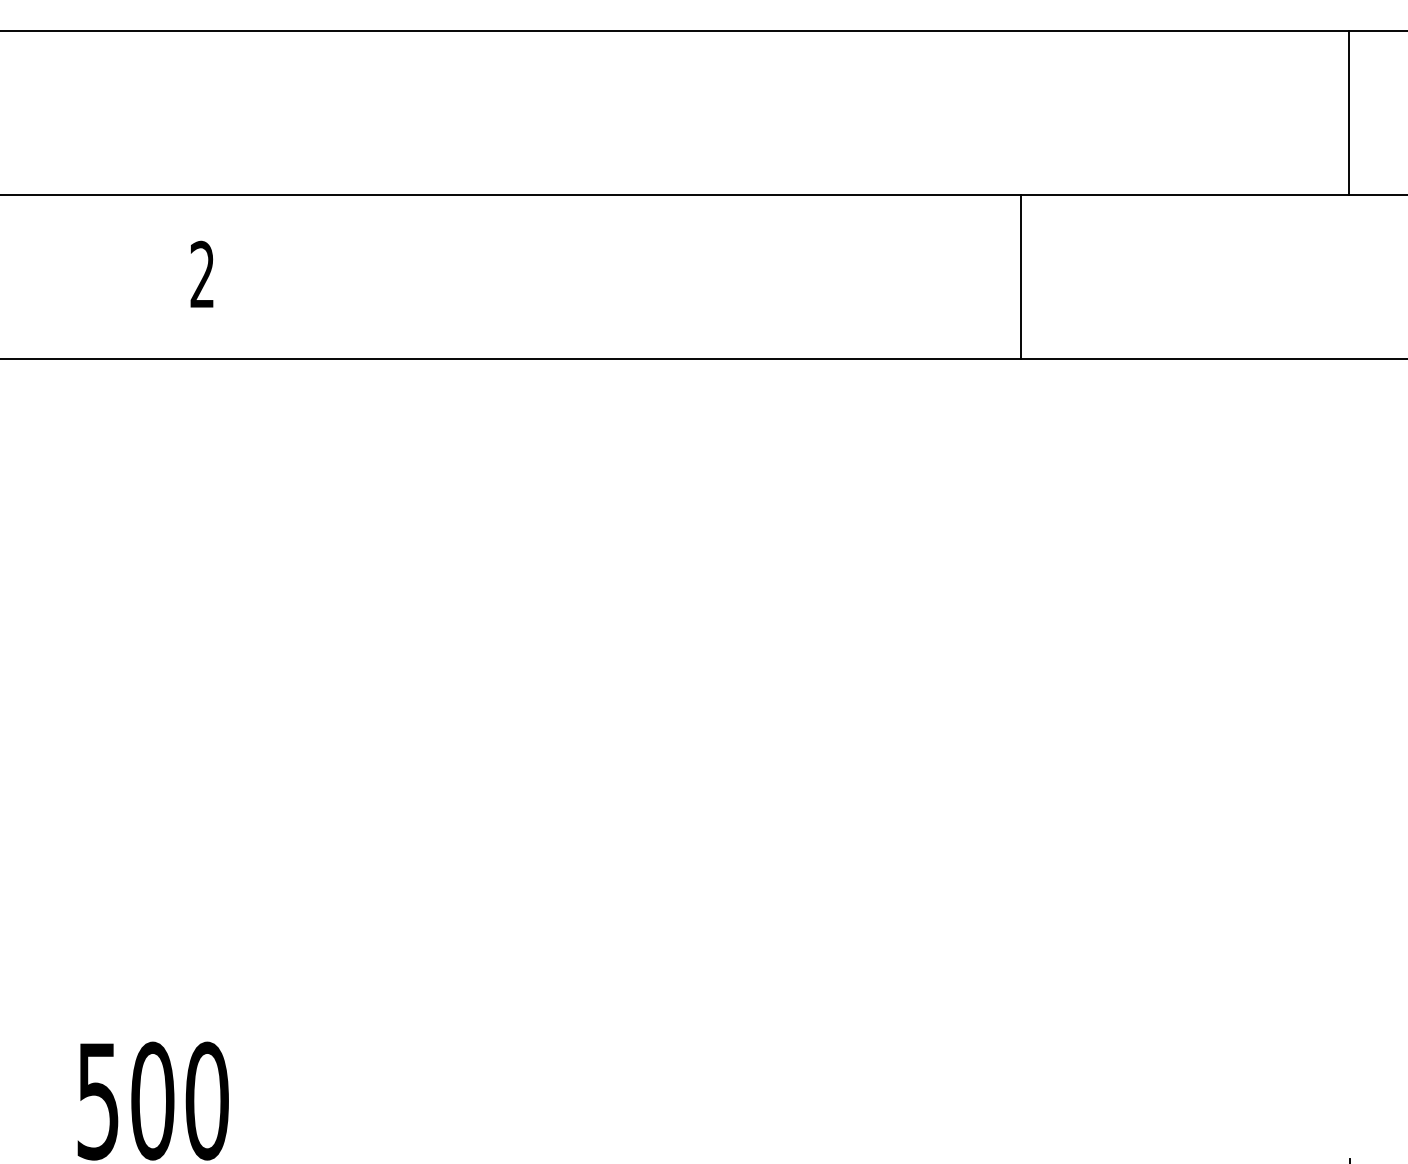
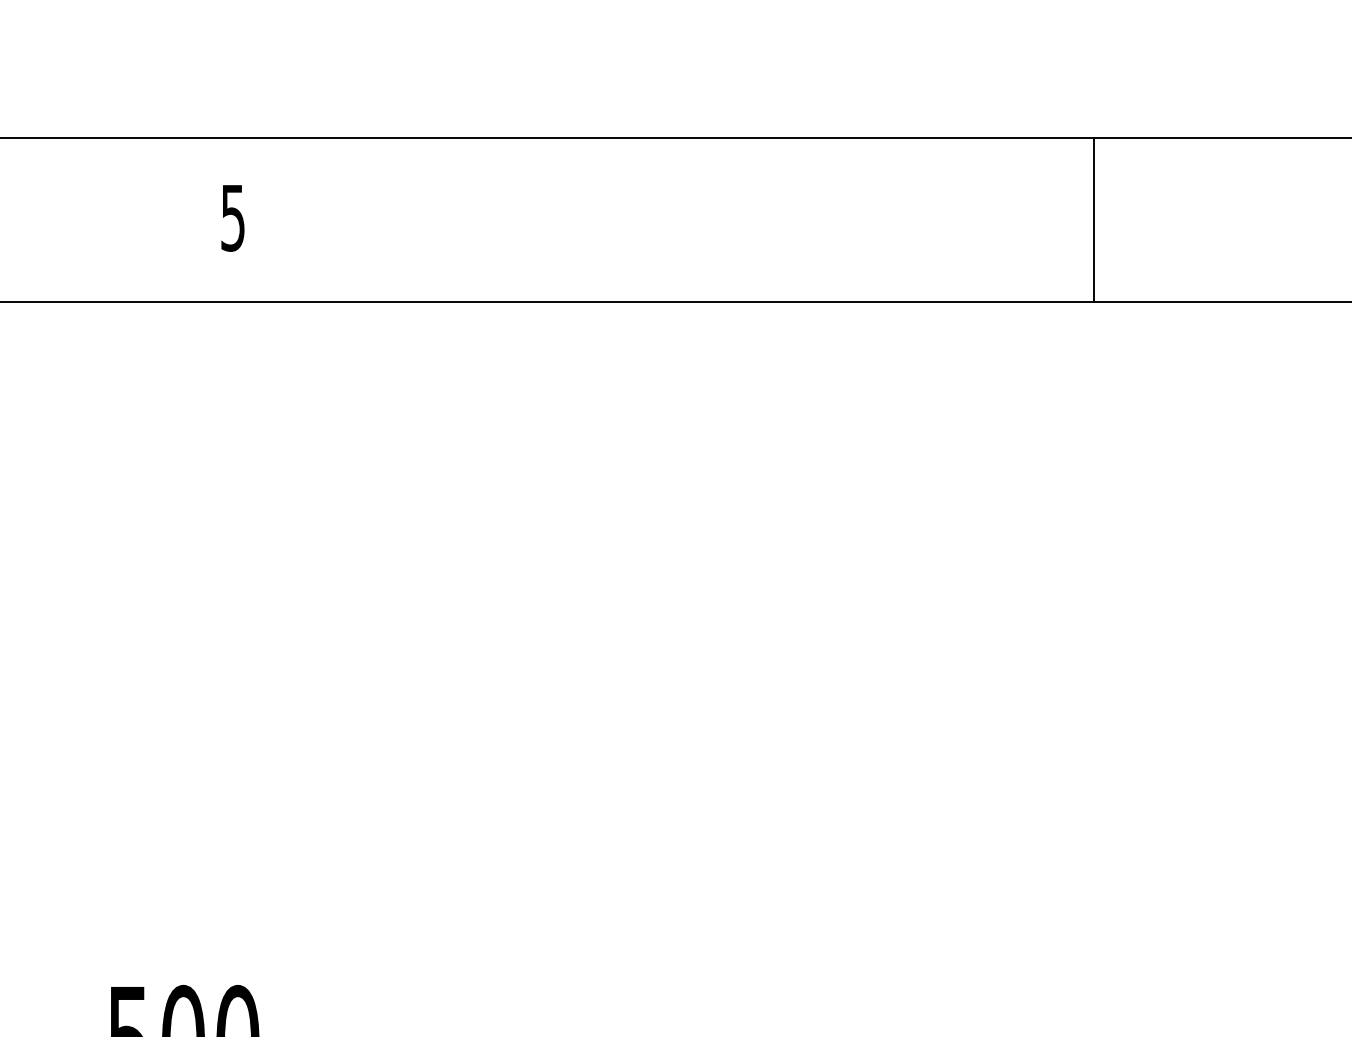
text: (201, 274) -> (232, 217), 2 -> 5
line: (1021, 276) -> (1094, 219), moved

